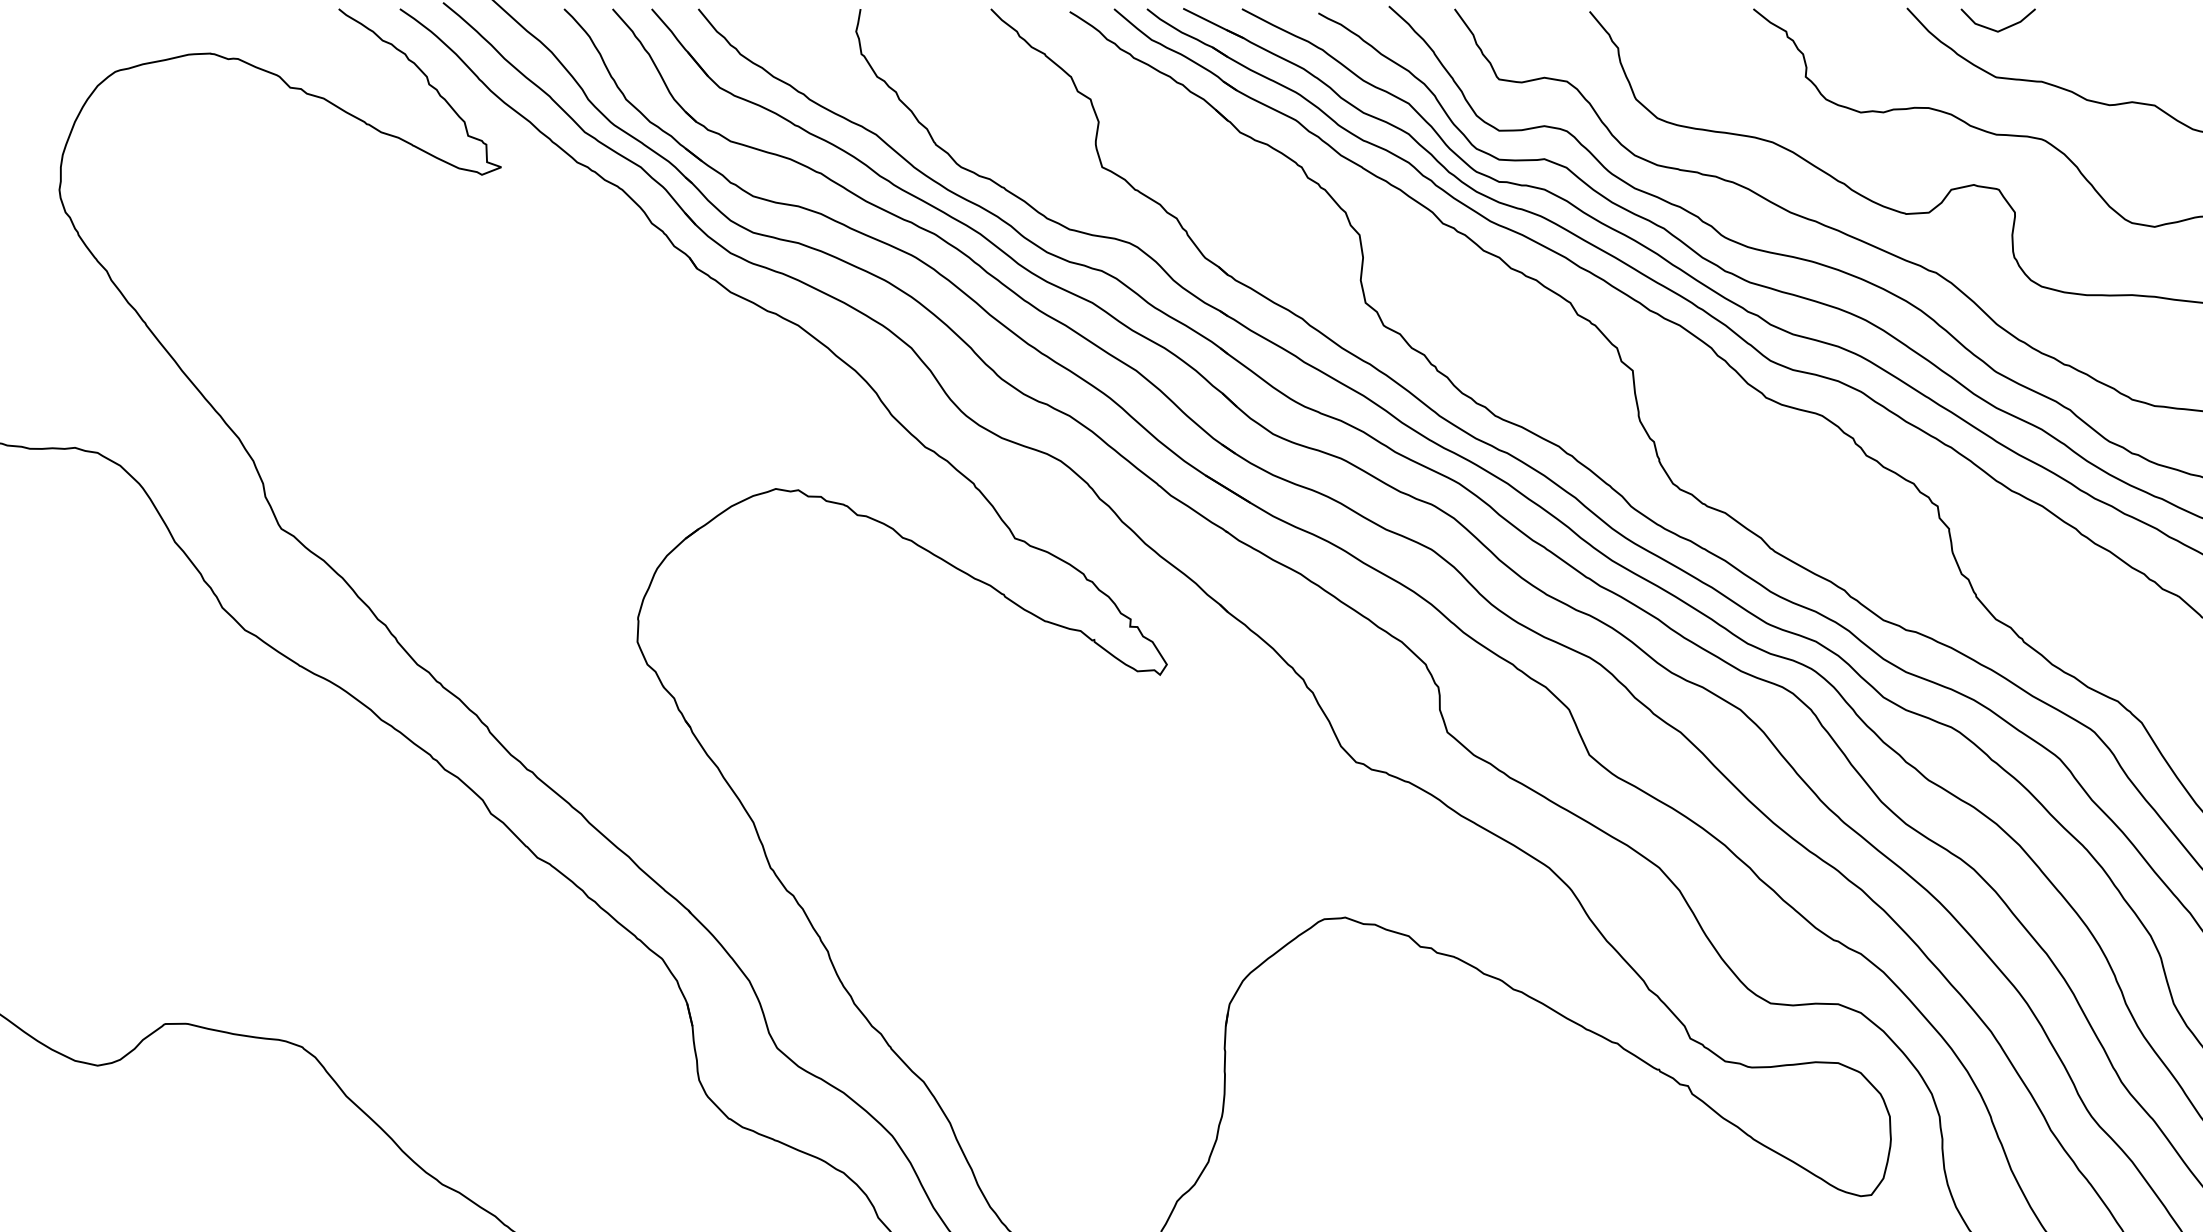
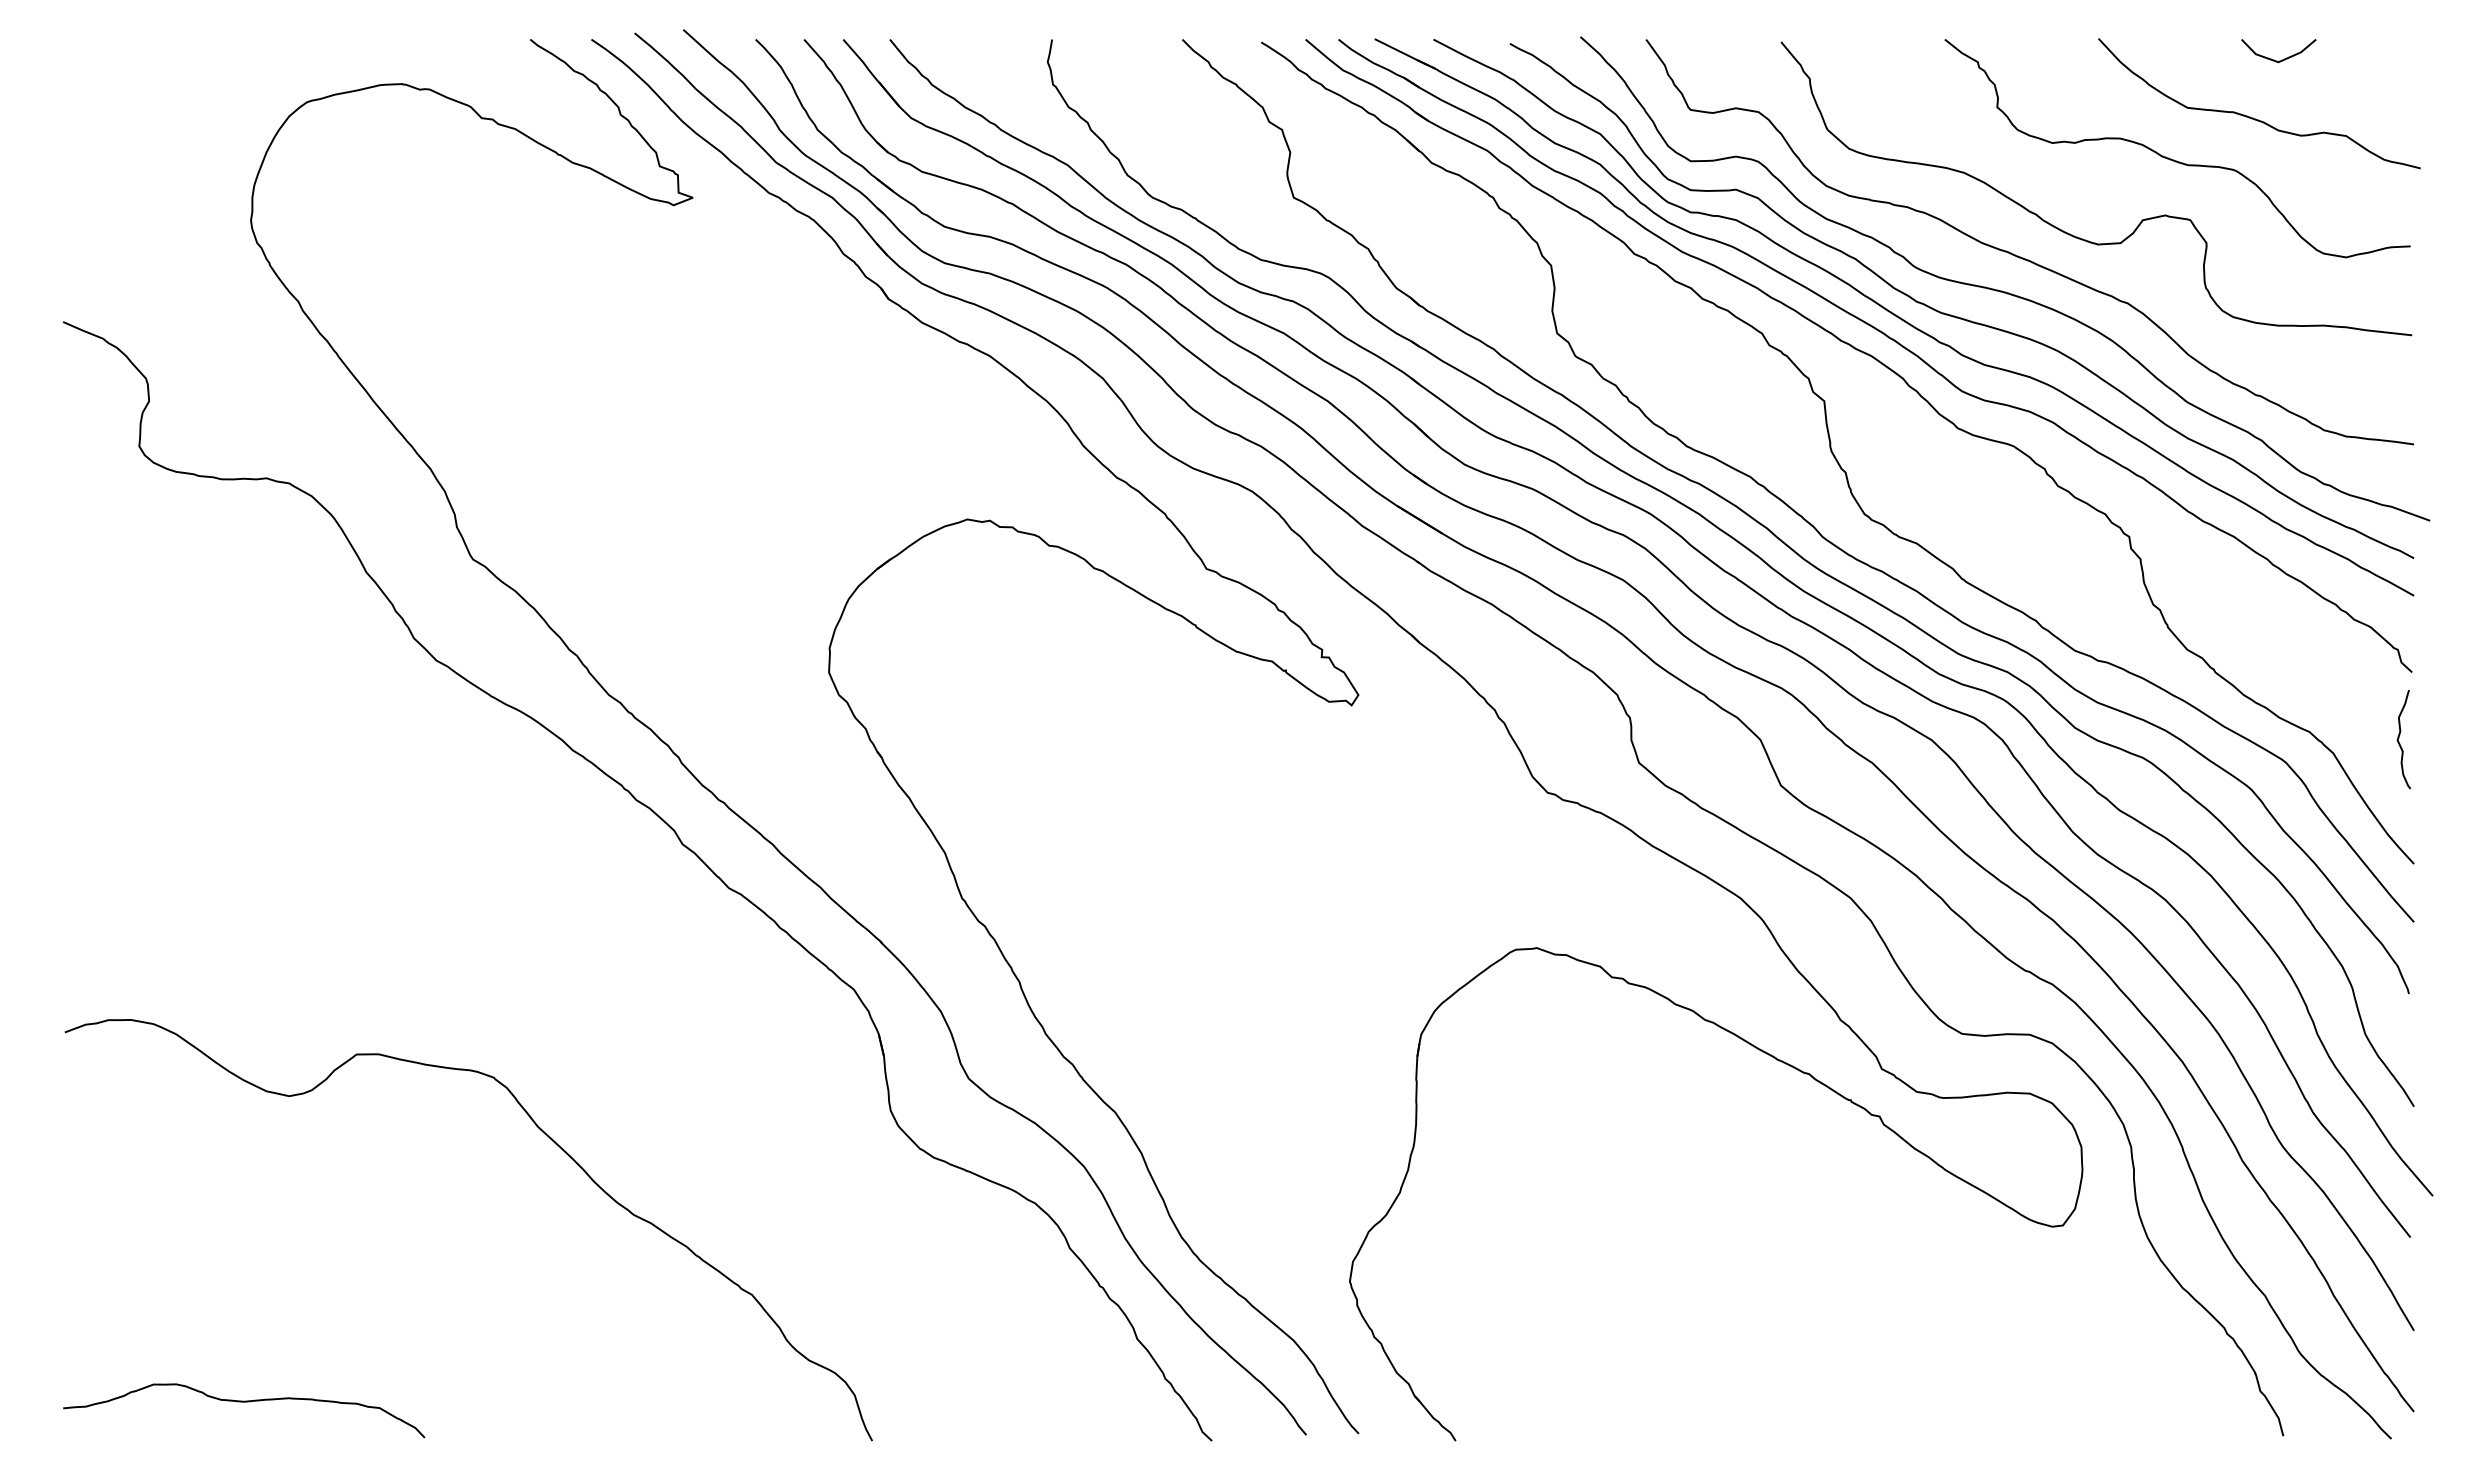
line: (2000, 29) -> (2281, 59), moved

